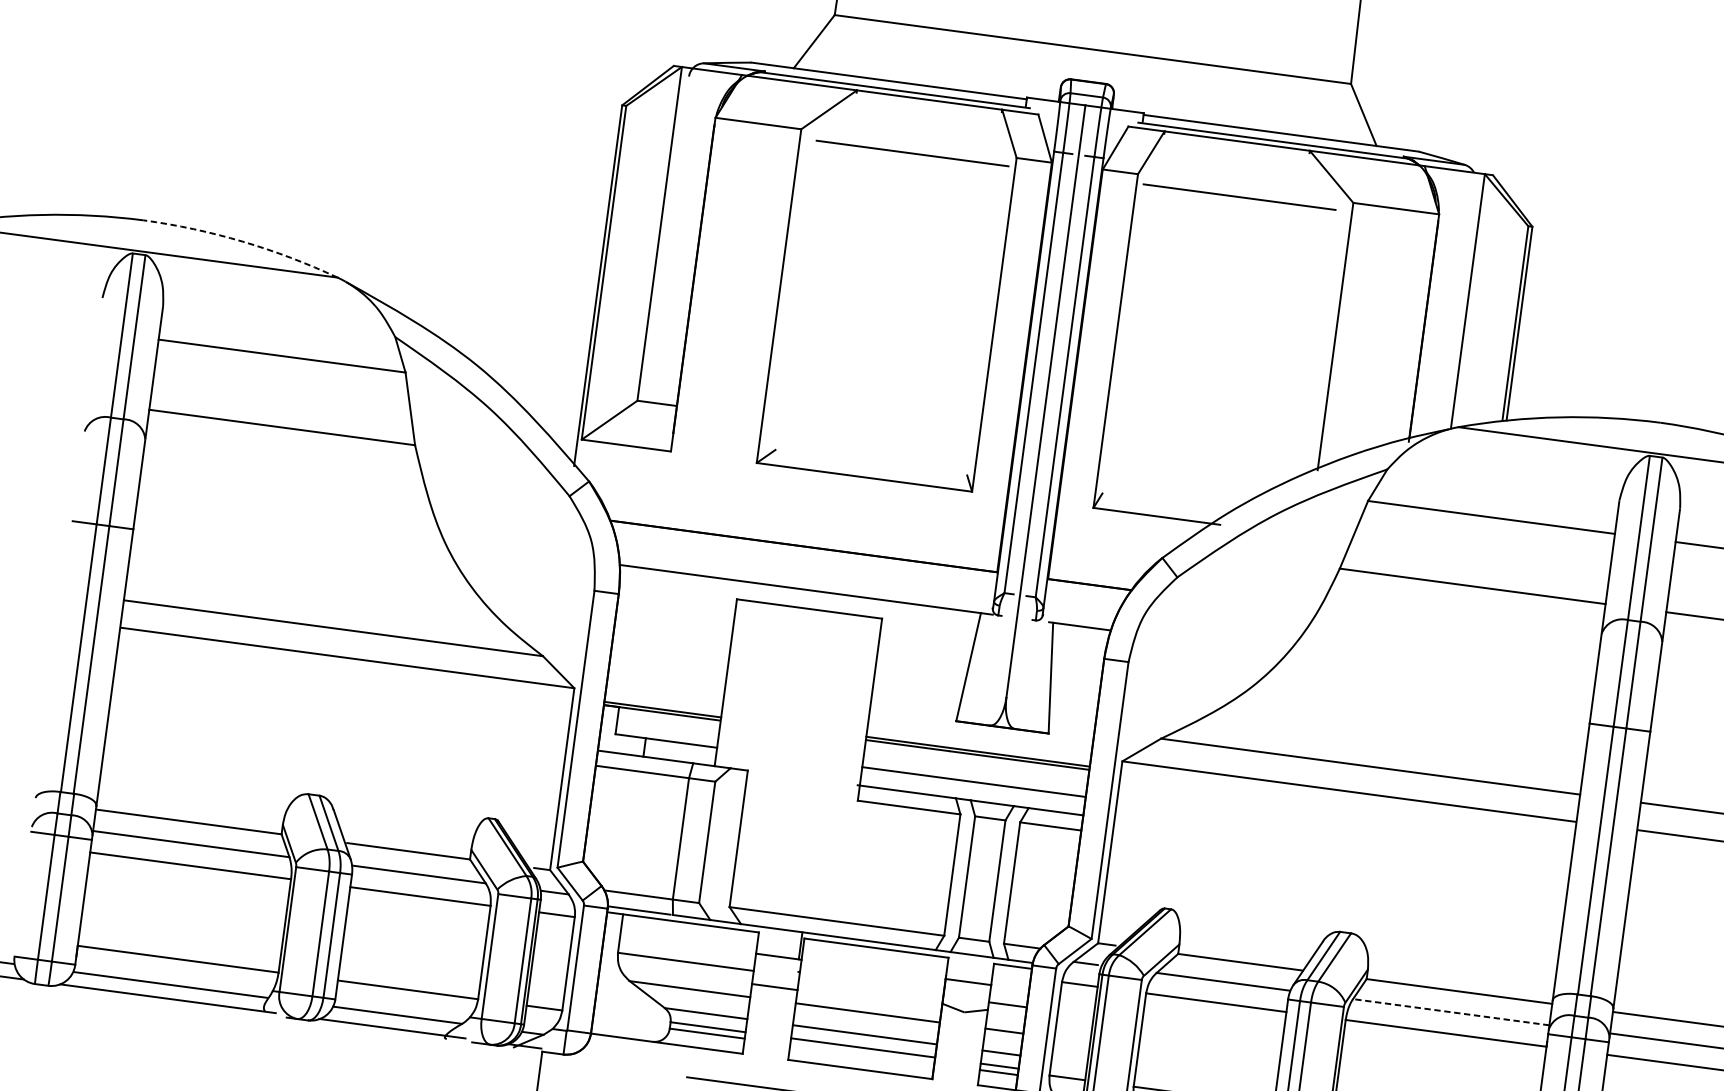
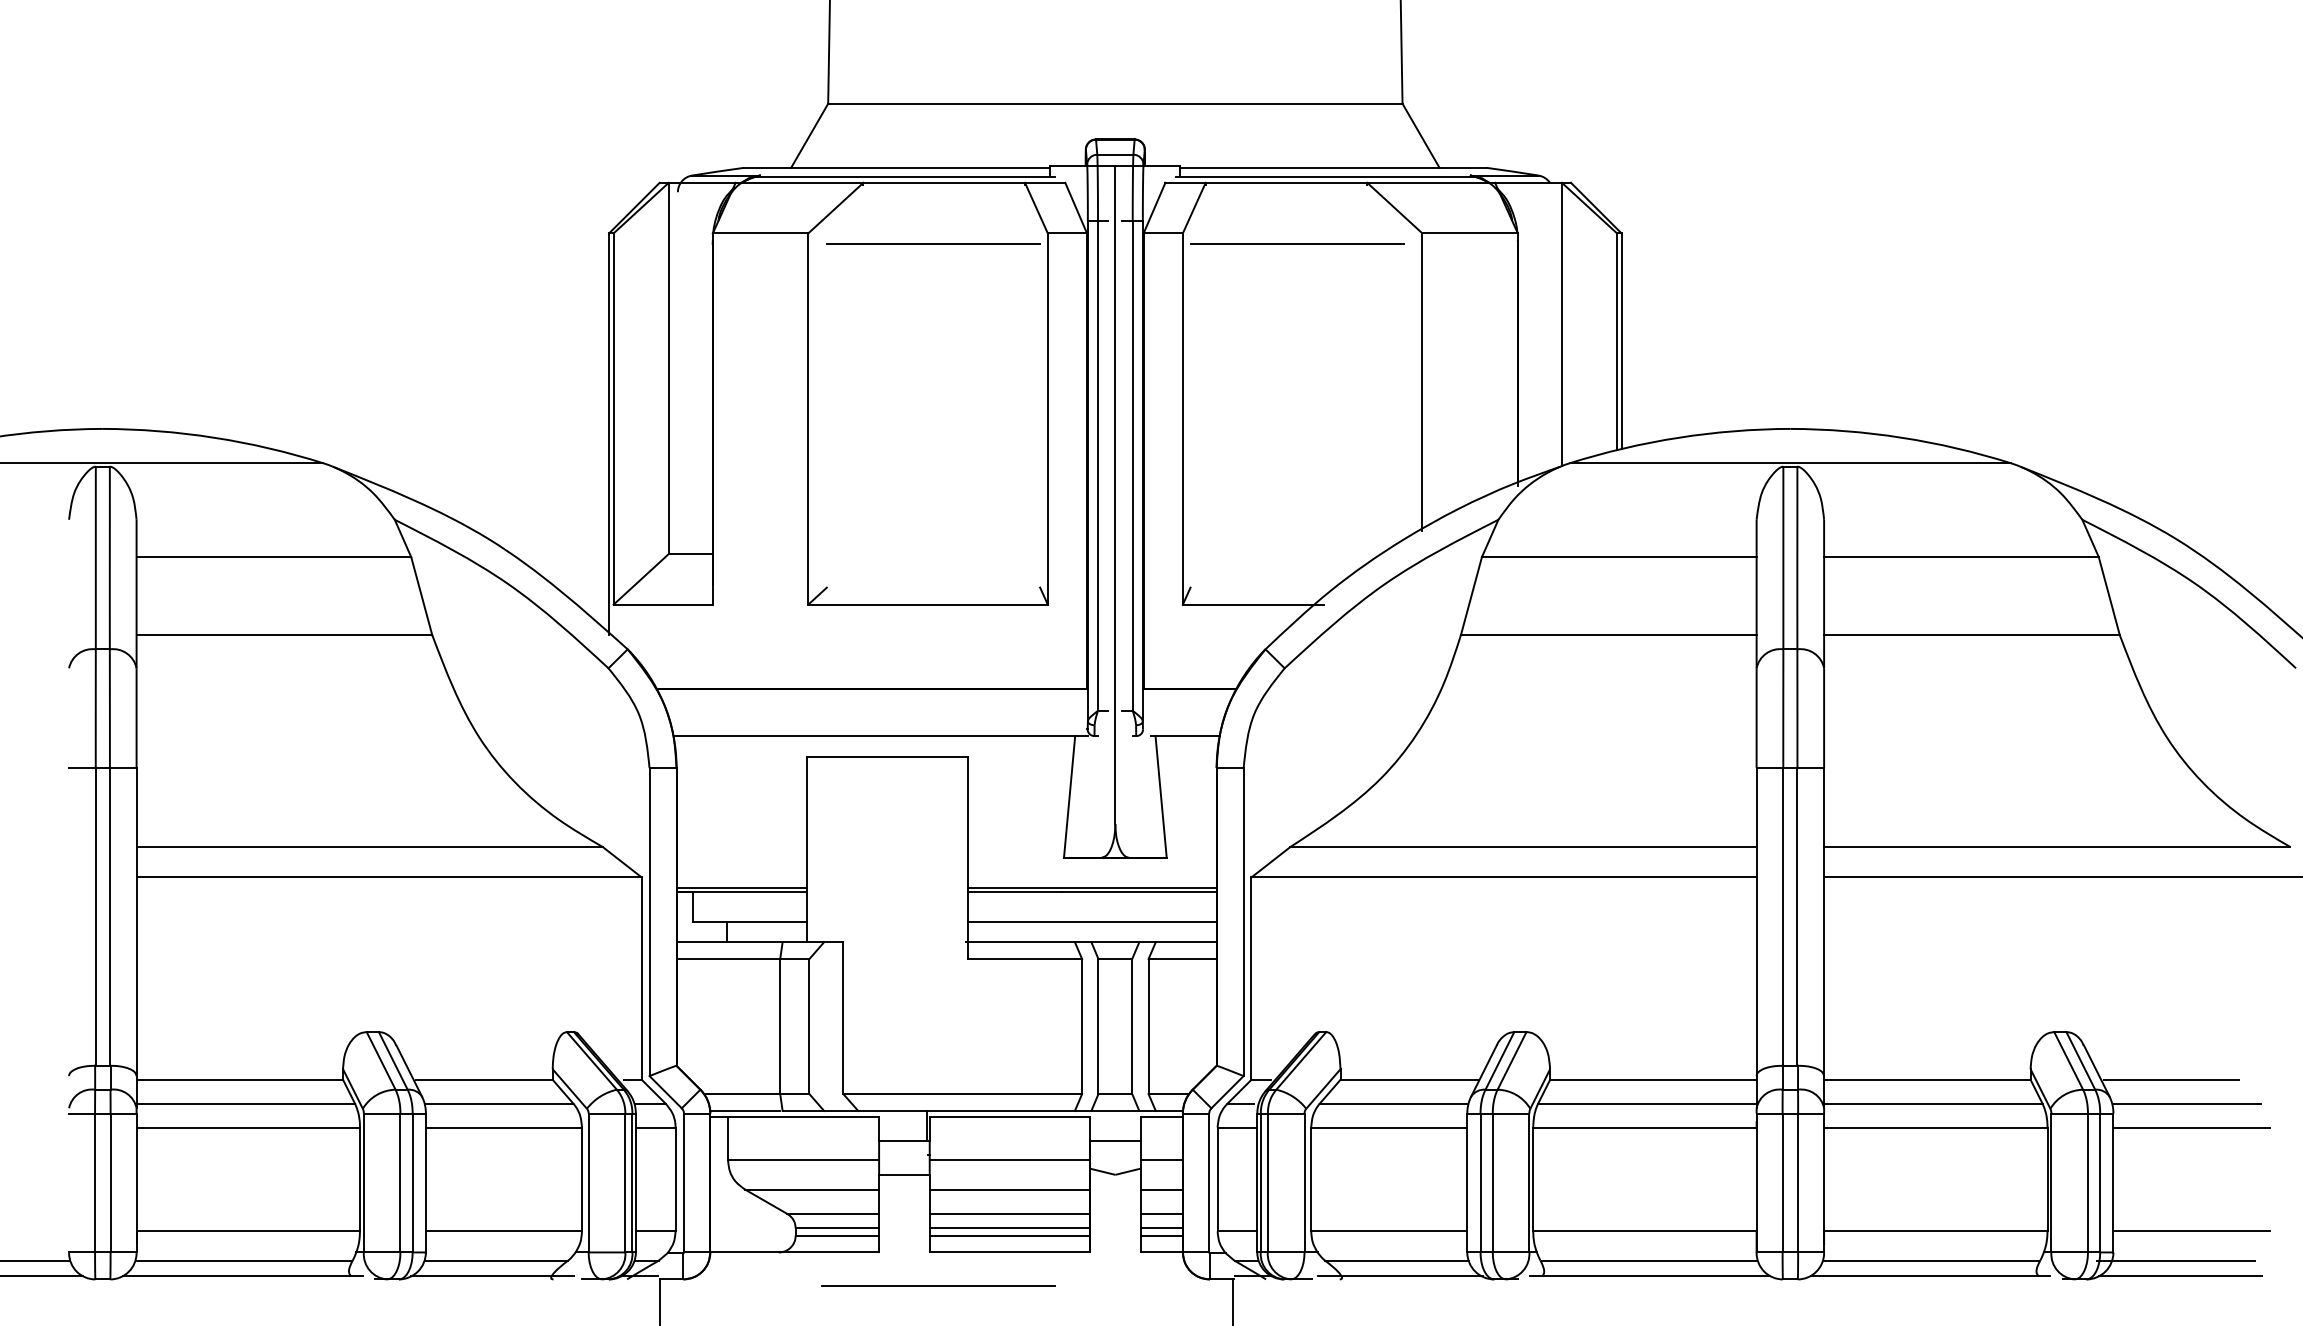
arc: (243, 241) -> (214, 437), dashed -> solid
line: (870, 986) -> (1009, 1160), added
line: (1450, 1011) -> (1646, 1103), dashed -> solid
line: (861, 1054) -> (1009, 1235), added

